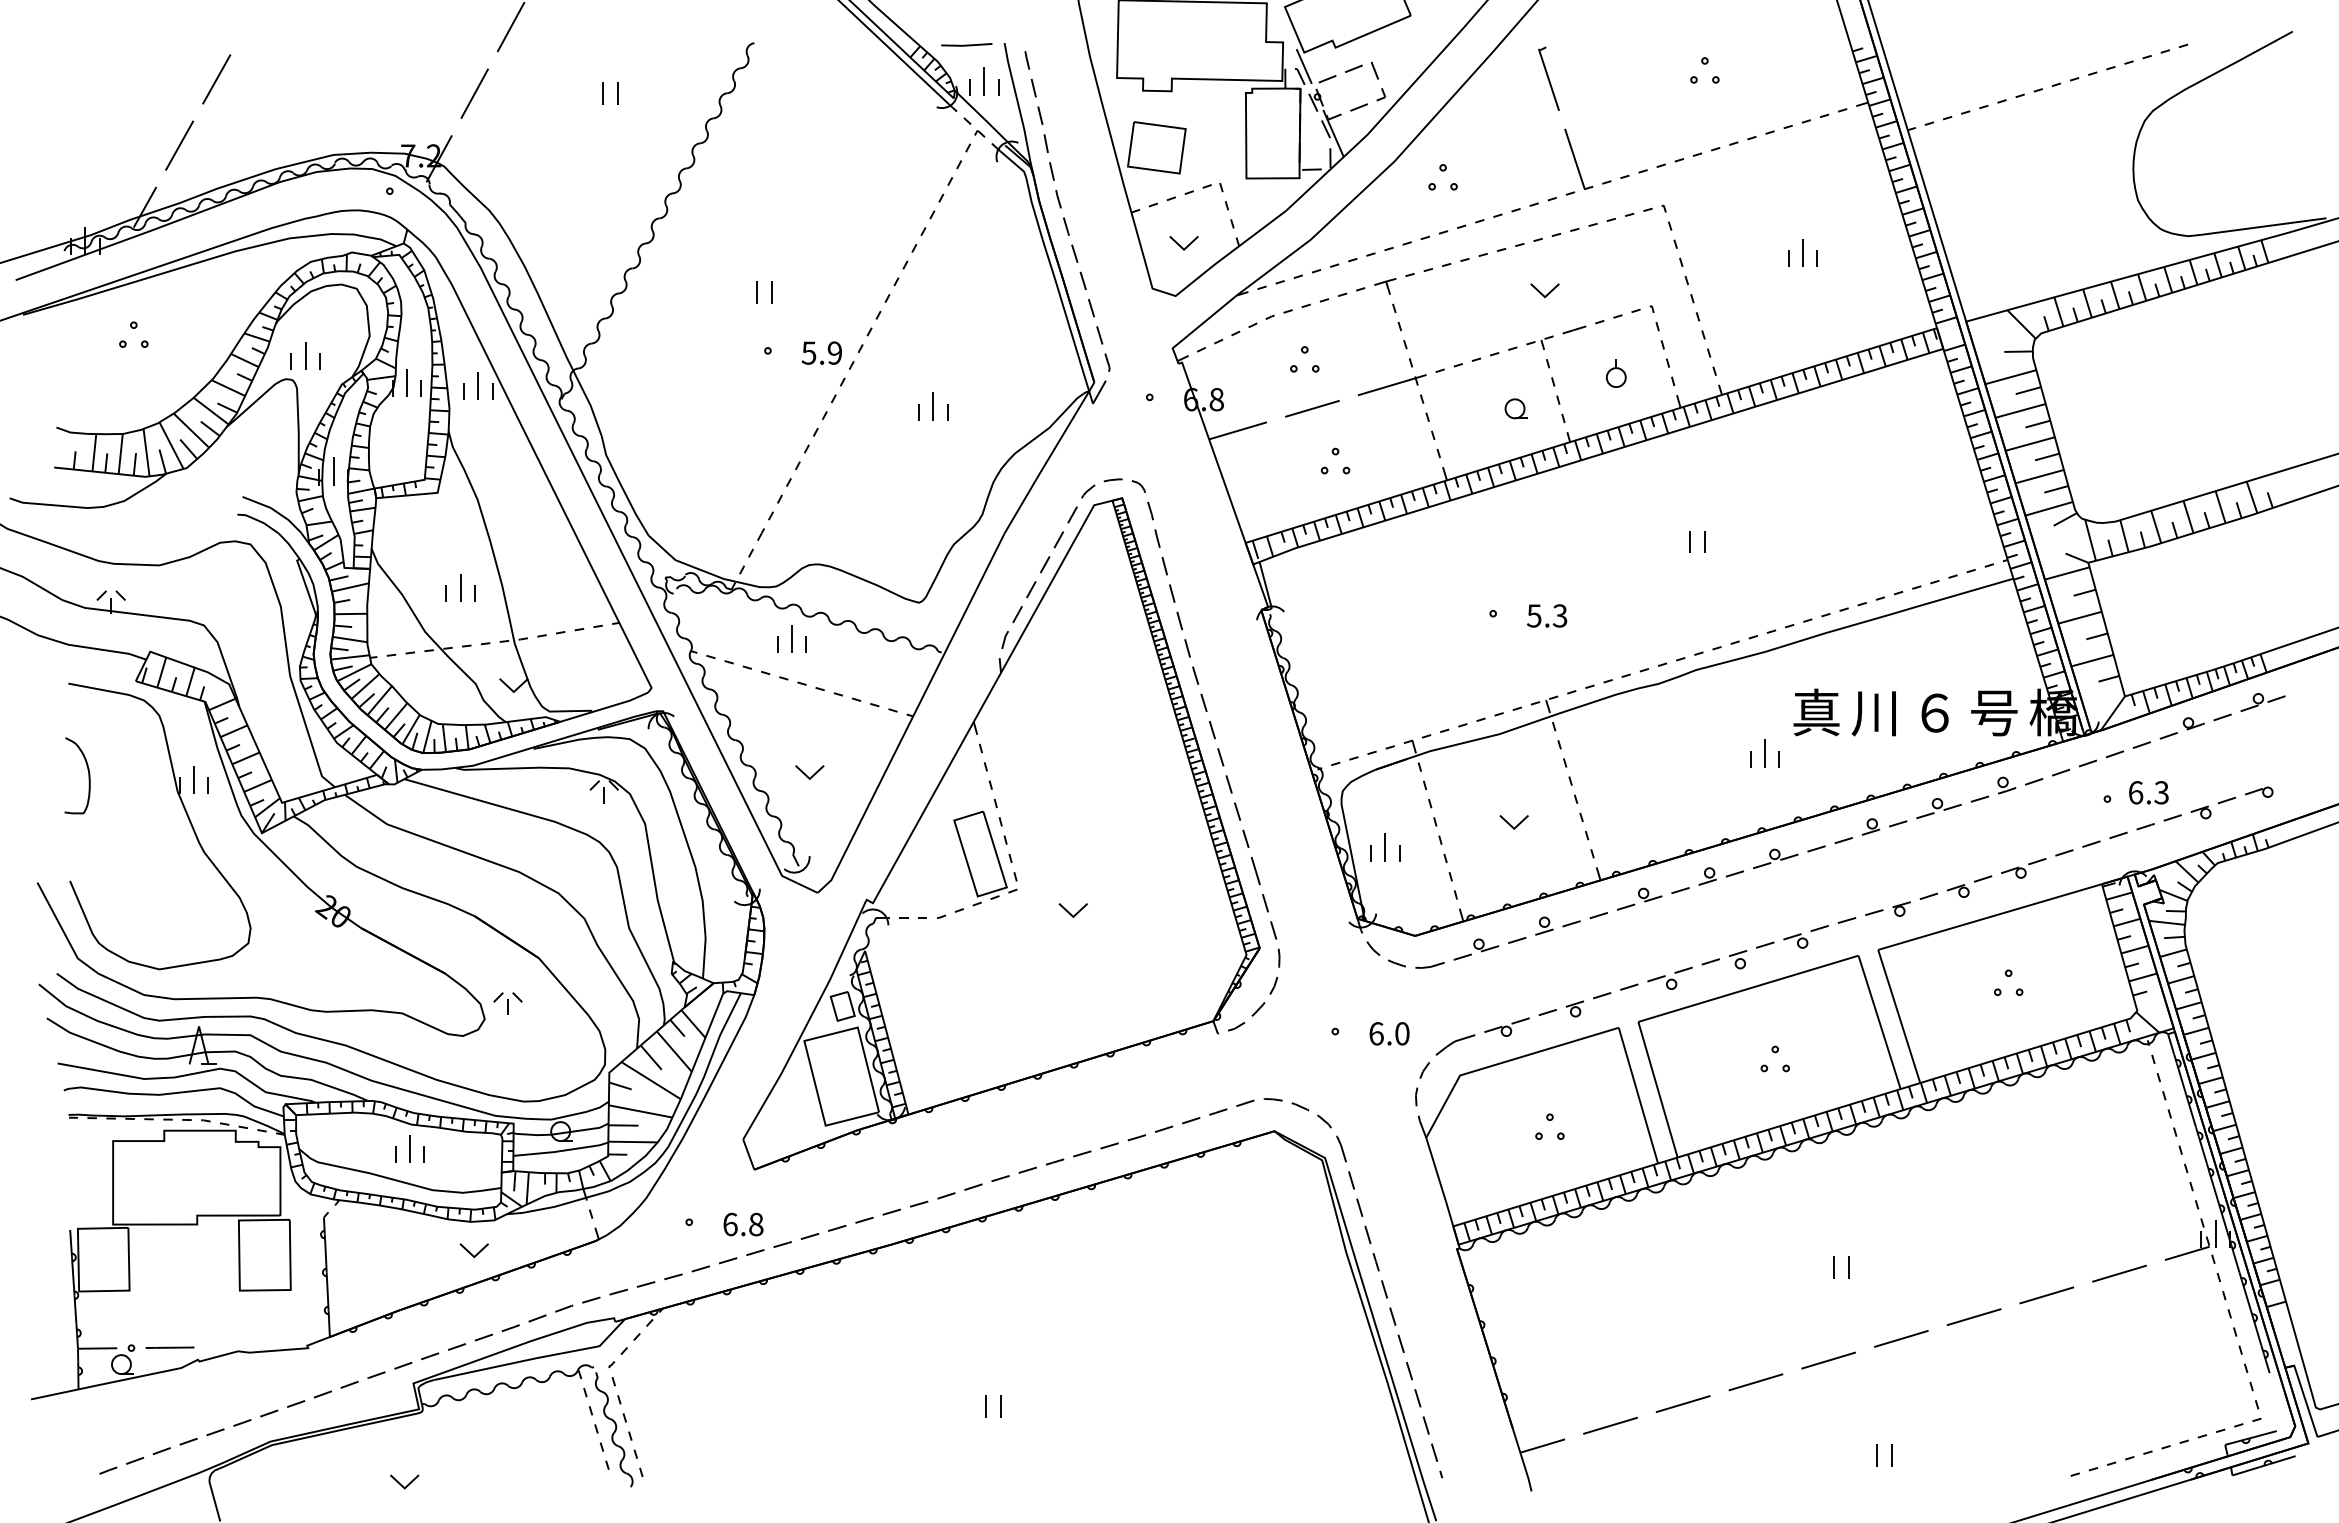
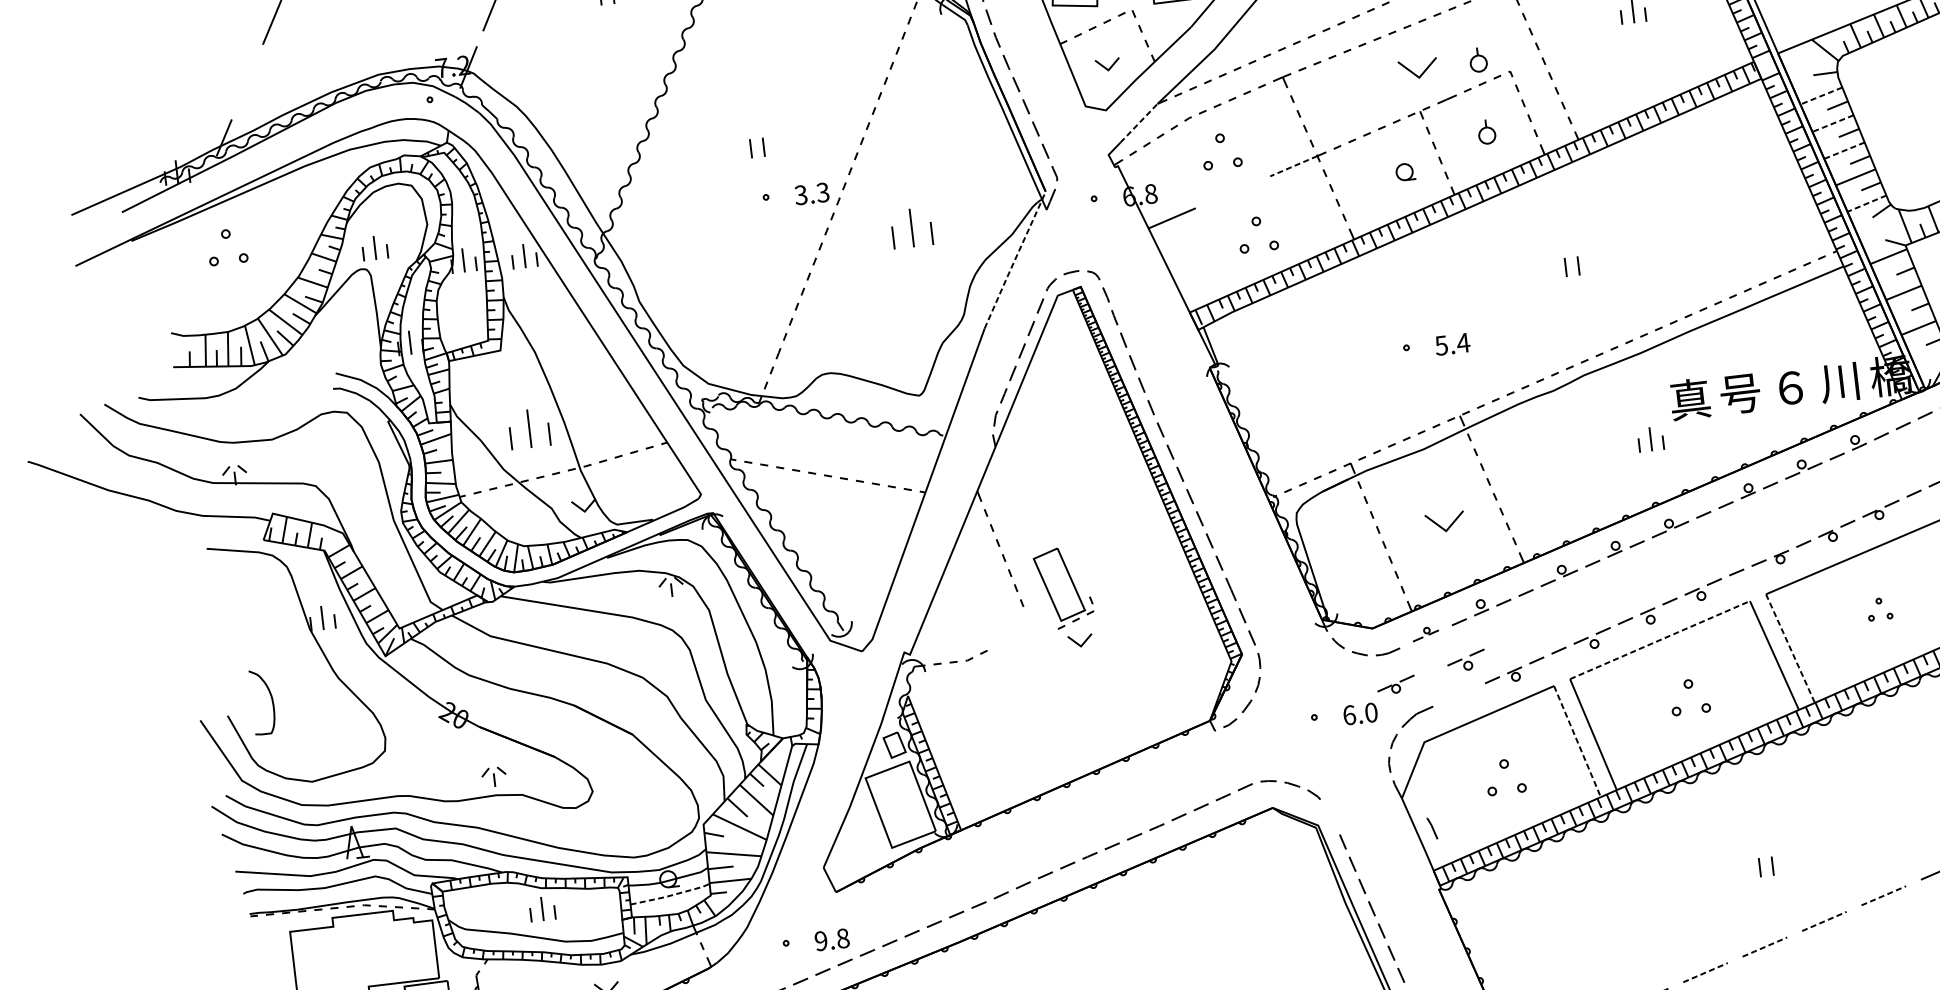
line: (179, 145) -> (247, 81), removed
part: (1615, 288) -> (1477, 60), added
part: (1544, 290) -> (1417, 68), size x1.6
line: (1212, 315) -> (1139, 123), solid -> dashed
part: (133, 334) -> (227, 246), size x1.6
text: (821, 352) -> (811, 193), 5.9 -> 3.3
part: (1304, 359) -> (1221, 151), size x1.6
line: (2010, 377) -> (1821, 96), solid -> dashed
line: (1386, 386) -> (1293, 166), solid -> dashed
part: (933, 406) -> (911, 228), size x1.6
line: (1312, 408) -> (1233, 192), removed
line: (2020, 411) -> (1833, 124), solid -> dashed
line: (2030, 444) -> (1844, 151), solid -> dashed
line: (1049, 457) -> (1015, 259), solid -> dashed
part: (1335, 460) -> (1257, 233), size x1.6
line: (2049, 508) -> (1867, 203), solid -> dashed
part: (460, 587) -> (529, 428), size x1.6
text: (1559, 615) -> (1462, 342), 5.3 -> 5.4
part: (791, 638) -> (814, 438), removed
text: (1875, 713) -> (1740, 394), 川 -> 号
text: (1993, 713) -> (1840, 382), 号 -> 川
part: (809, 772) -> (843, 550), removed
curve: (88, 775) -> (271, 700), moved
part: (1513, 822) -> (1444, 522), size x1.6
part: (1385, 847) -> (1338, 556), removed
part: (985, 858) -> (1064, 587), moved
part: (1476, 949) -> (1425, 633), size x0.7
part: (1519, 985) -> (1465, 660), added
line: (1748, 988) -> (1660, 639), solid -> dashed
part: (507, 1003) -> (493, 776), moved
line: (1899, 1016) -> (1790, 648), solid -> dashed
part: (1506, 1026) -> (1395, 684), moved
part: (1774, 1058) -> (1689, 696), size x1.6
line: (1638, 1095) -> (1577, 741), solid -> dashed
part: (1549, 1126) -> (1505, 776), size x1.6
line: (1341, 1148) -> (1432, 828), moved
line: (561, 1150) -> (670, 895), solid -> dashed
text: (730, 1224) -> (821, 941), 6.8 -> 9.8
line: (1974, 1317) -> (1884, 896), solid -> dashed
line: (1901, 1338) -> (1824, 921), solid -> dashed
line: (1829, 1360) -> (1765, 946), solid -> dashed
line: (1756, 1382) -> (1706, 972), solid -> dashed

